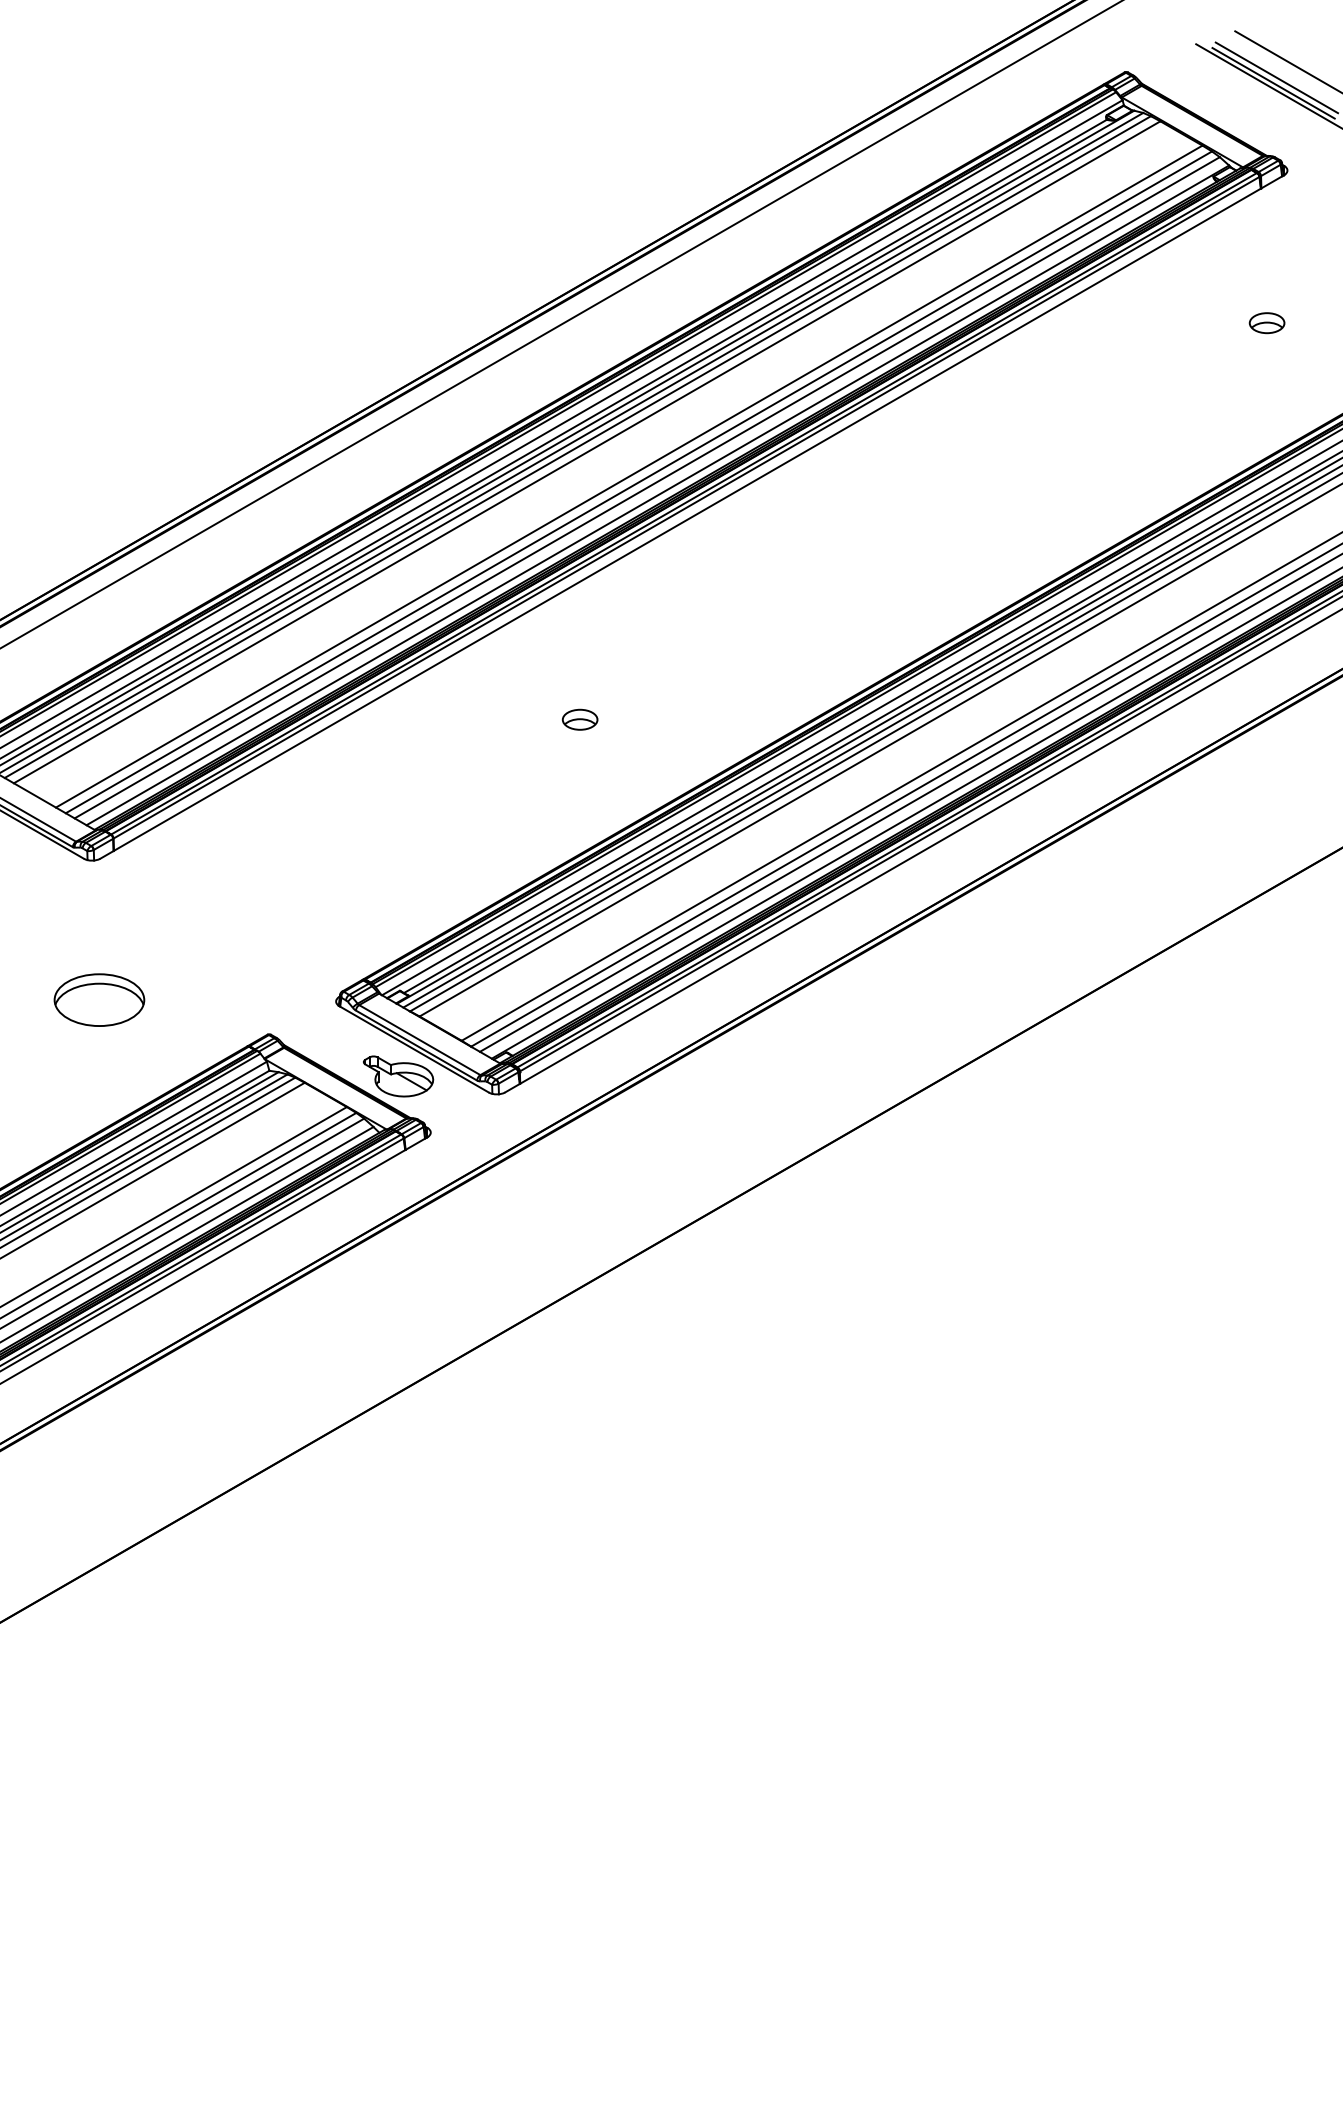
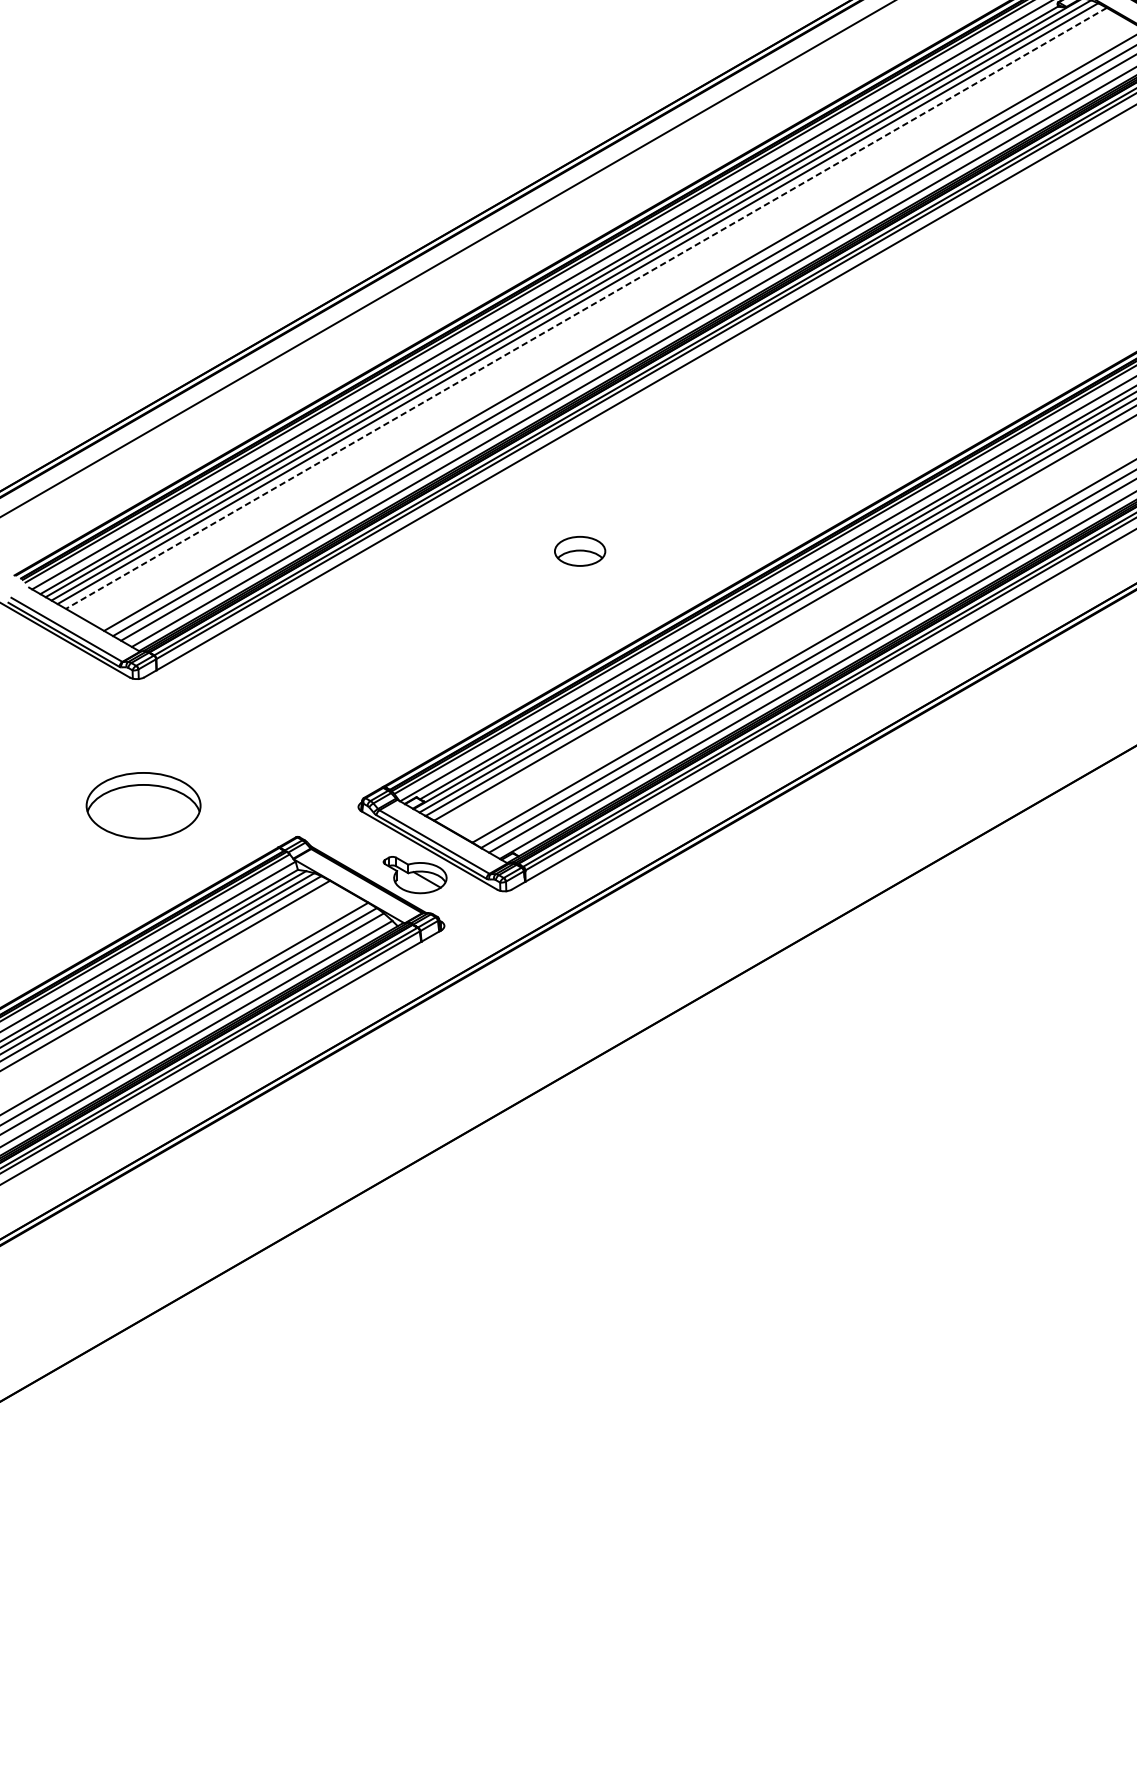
line: (587, 452) -> (586, 308), solid -> dashed
part: (579, 719) -> (579, 550), size x1.6
part: (99, 999) -> (143, 805), size x1.4

